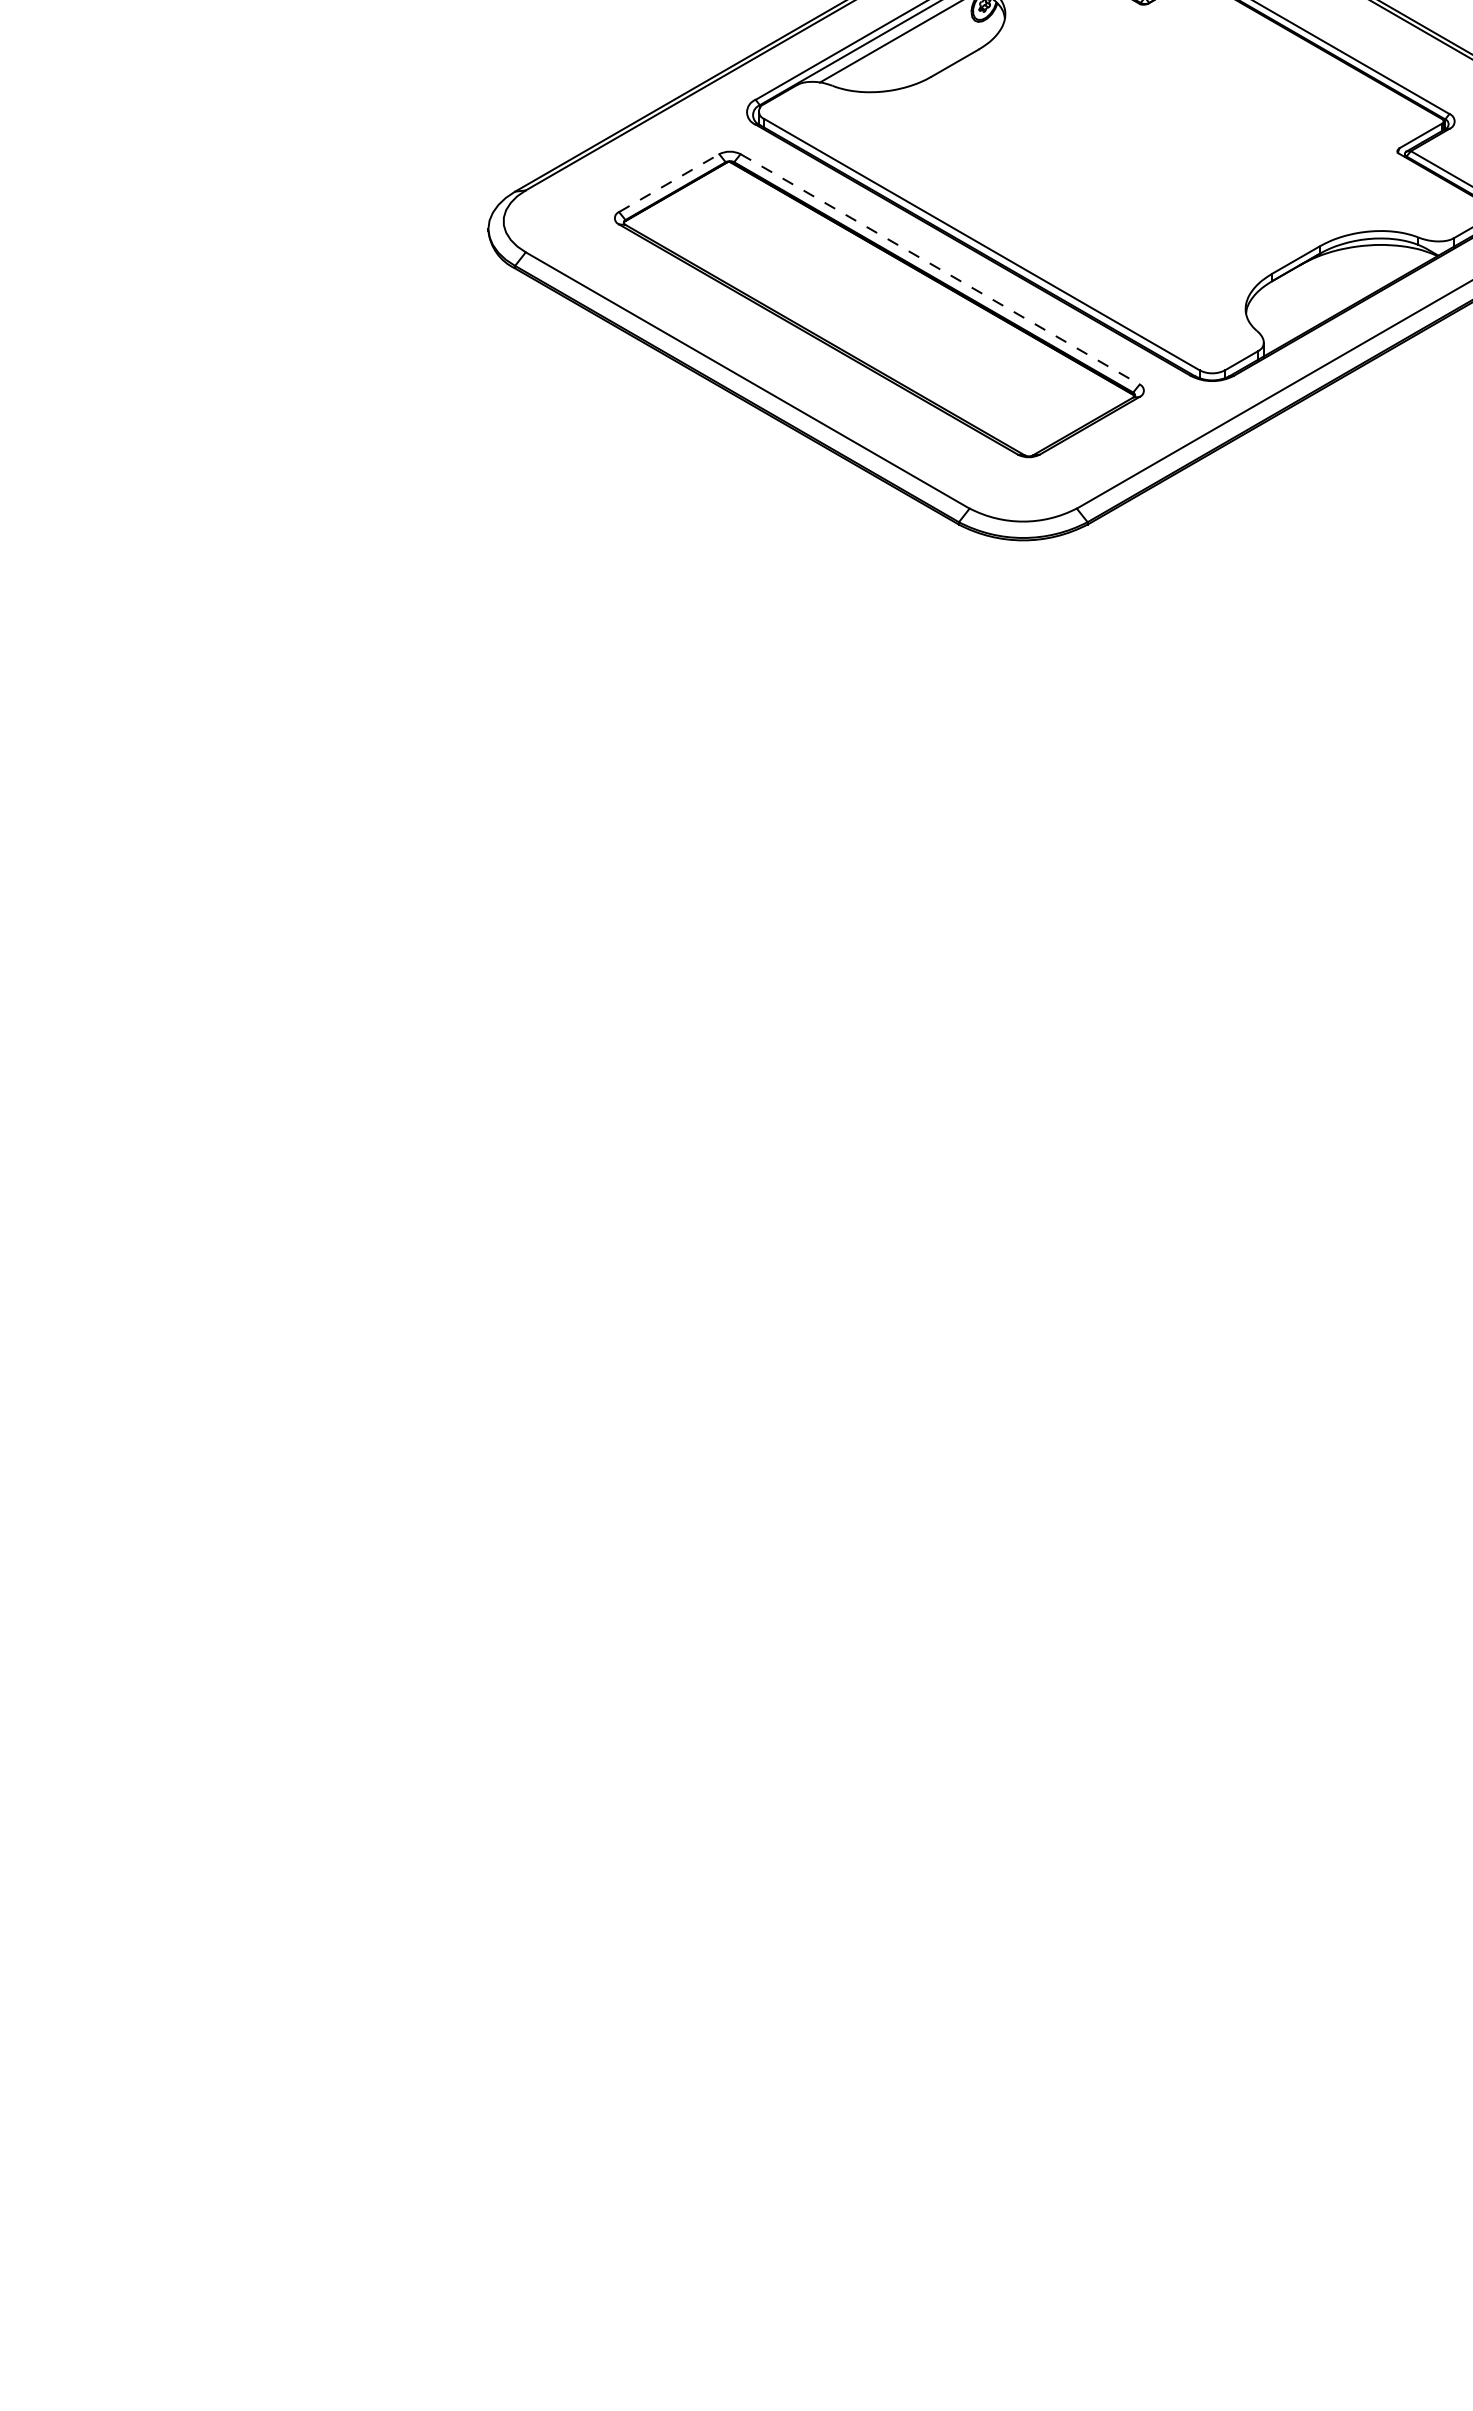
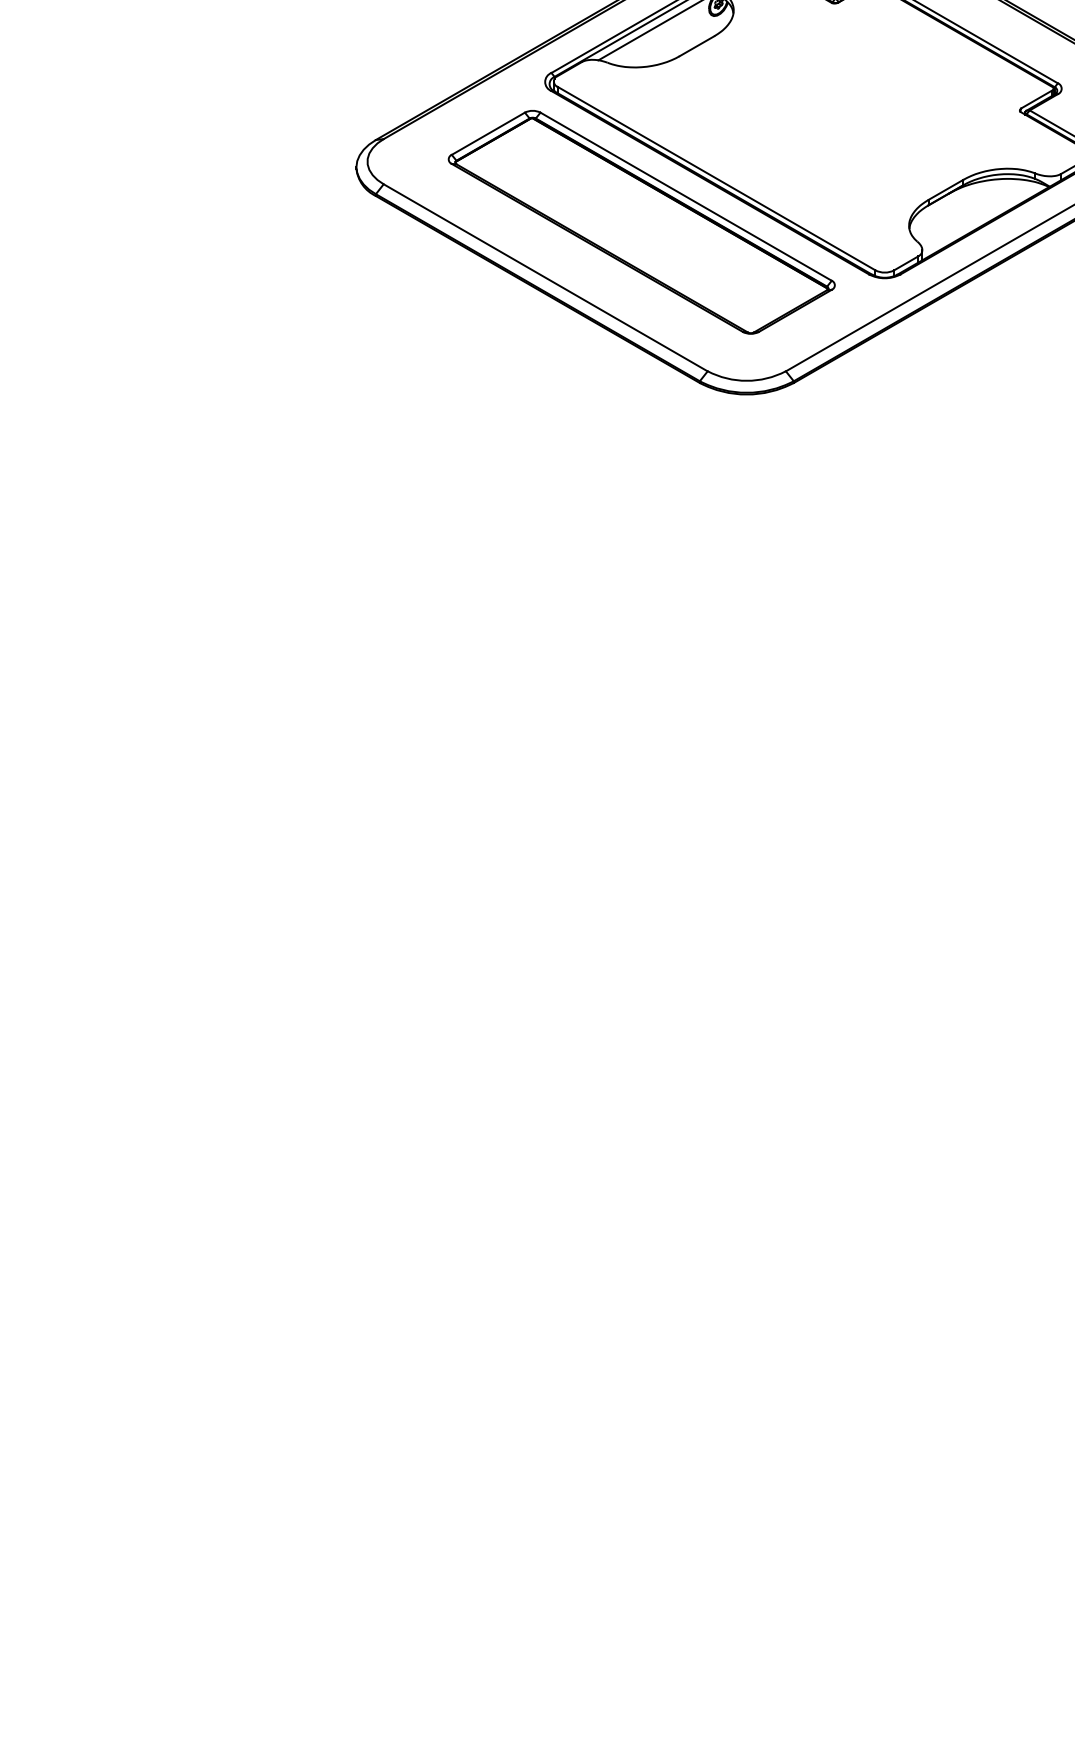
line: (669, 183) -> (488, 134), dashed -> solid
line: (940, 269) -> (686, 196), dashed -> solid

